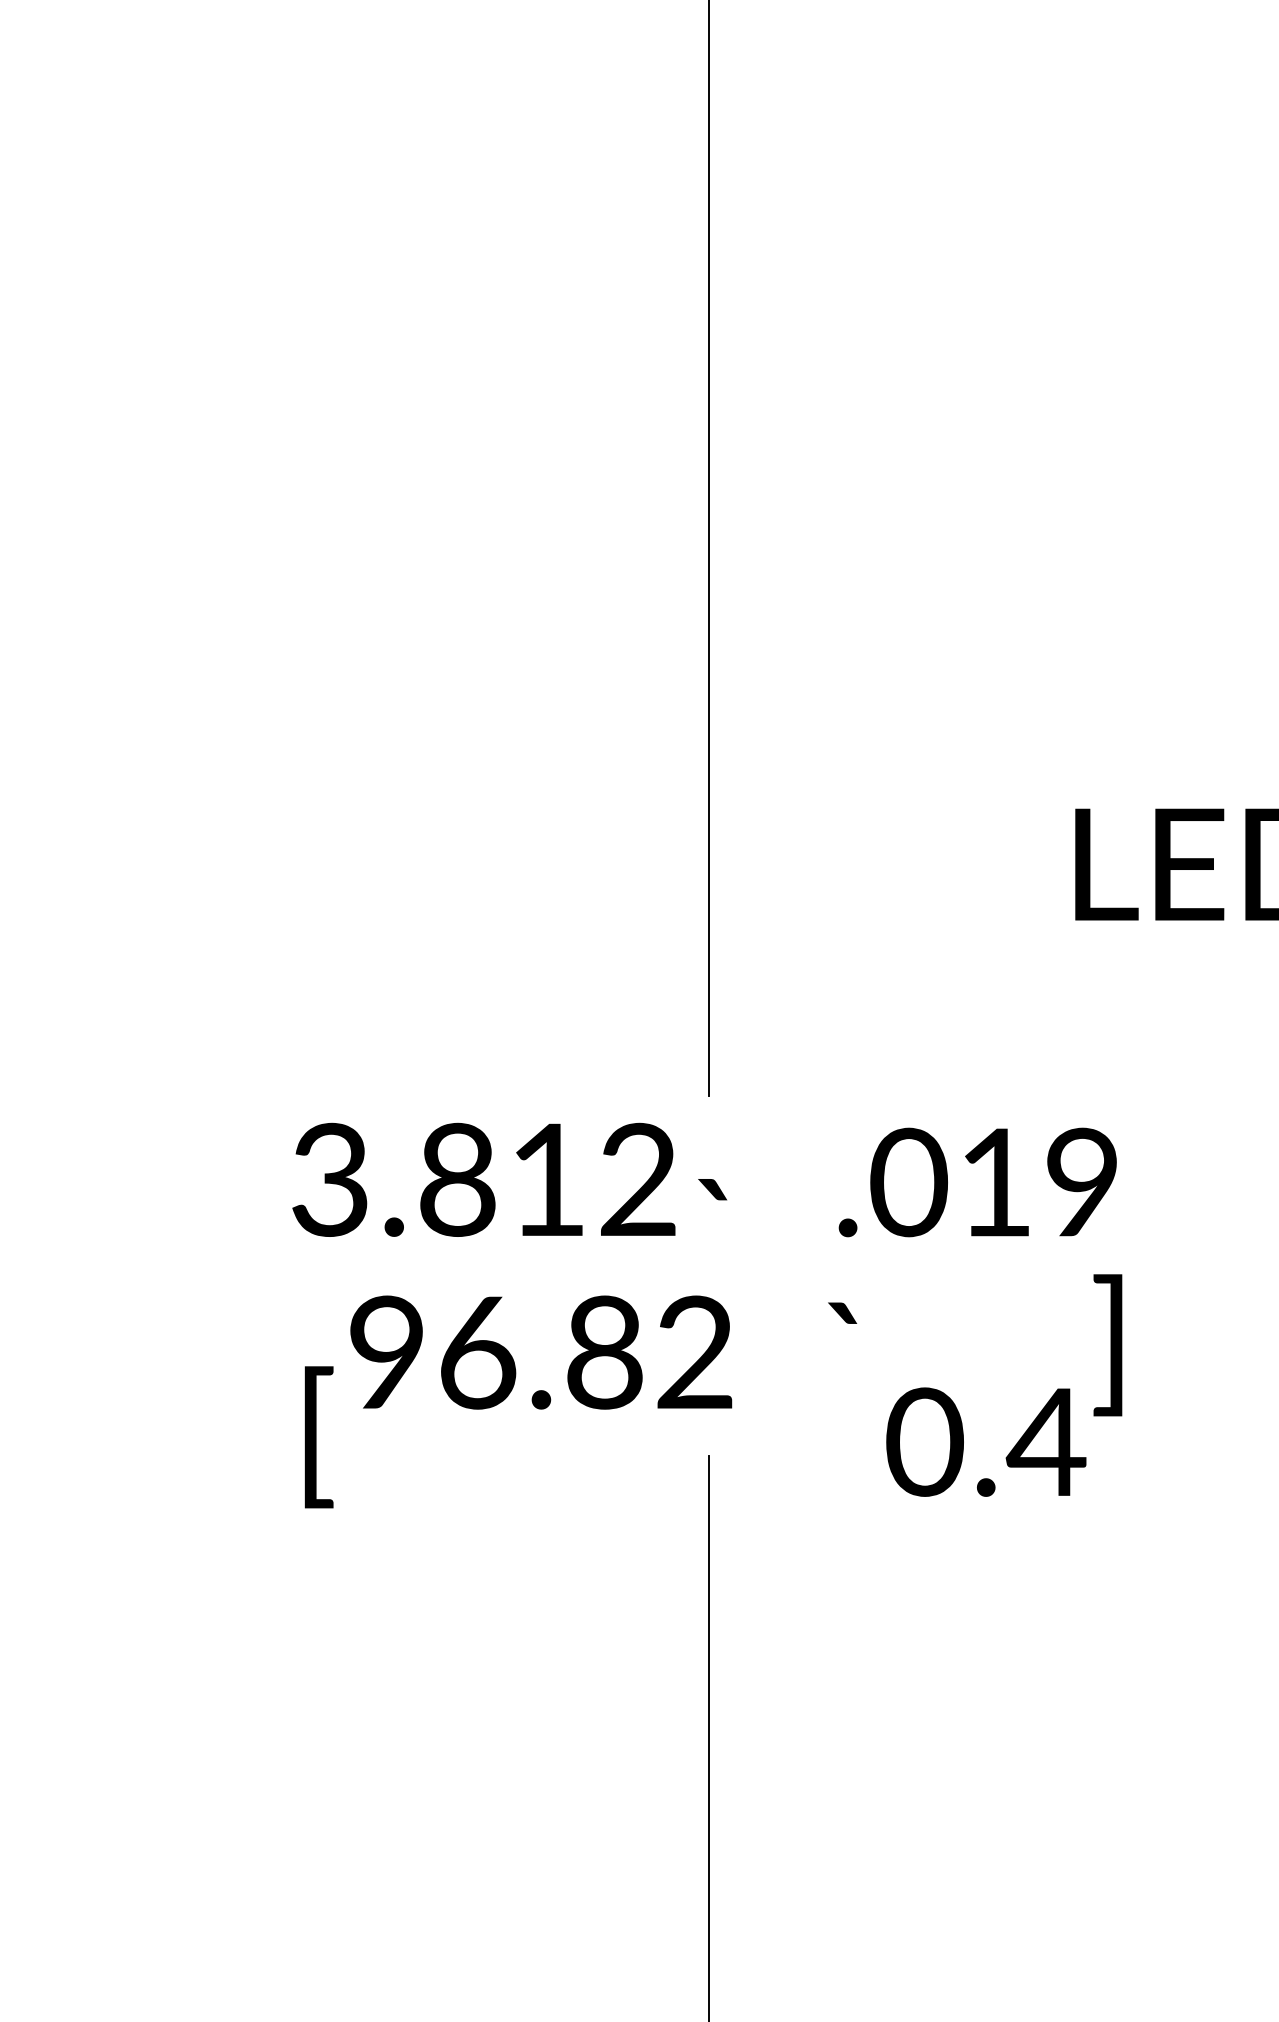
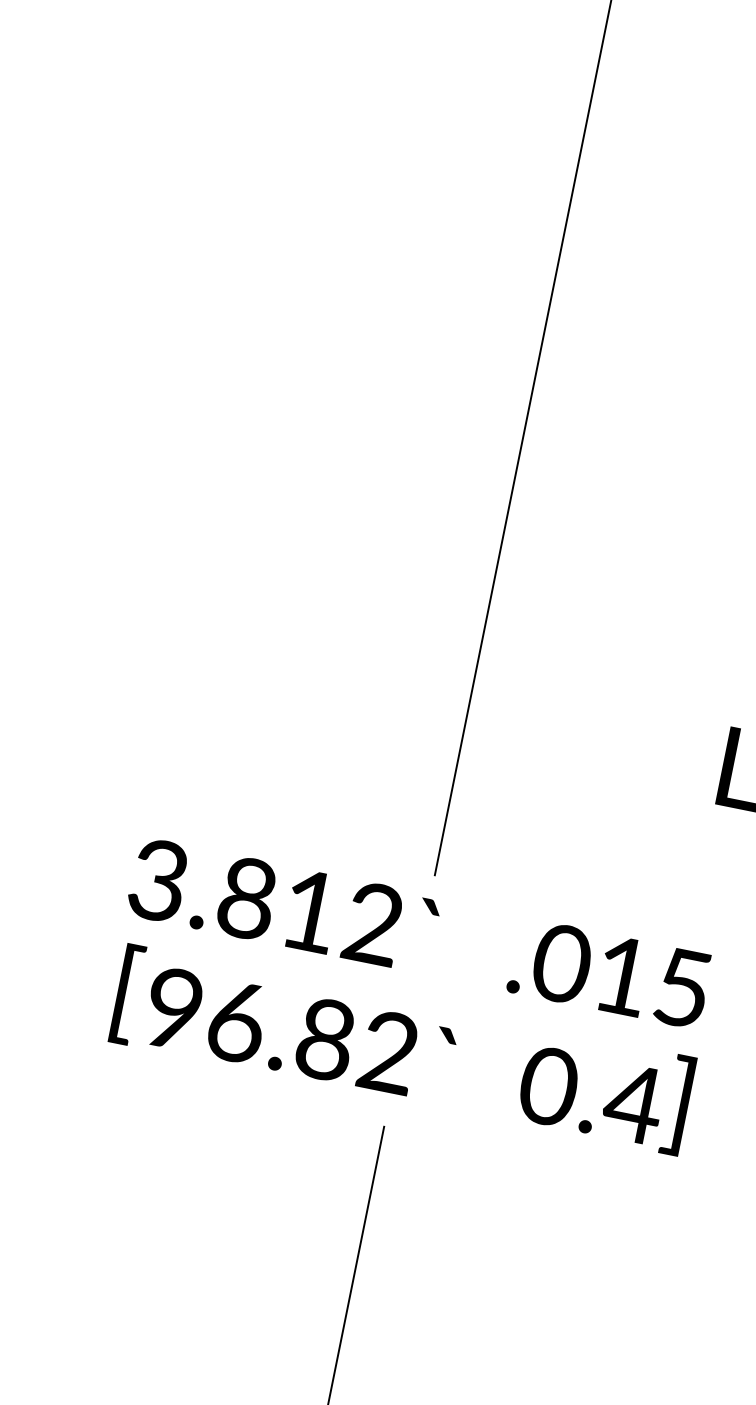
text: (1081, 1182) -> (682, 988), .019 -> .015
text: (712, 1189) -> (430, 906), moved
text: (842, 1312) -> (447, 1035), moved
text: (318, 1437) -> (127, 994), moved
text: (986, 1441) -> (591, 1094), moved

